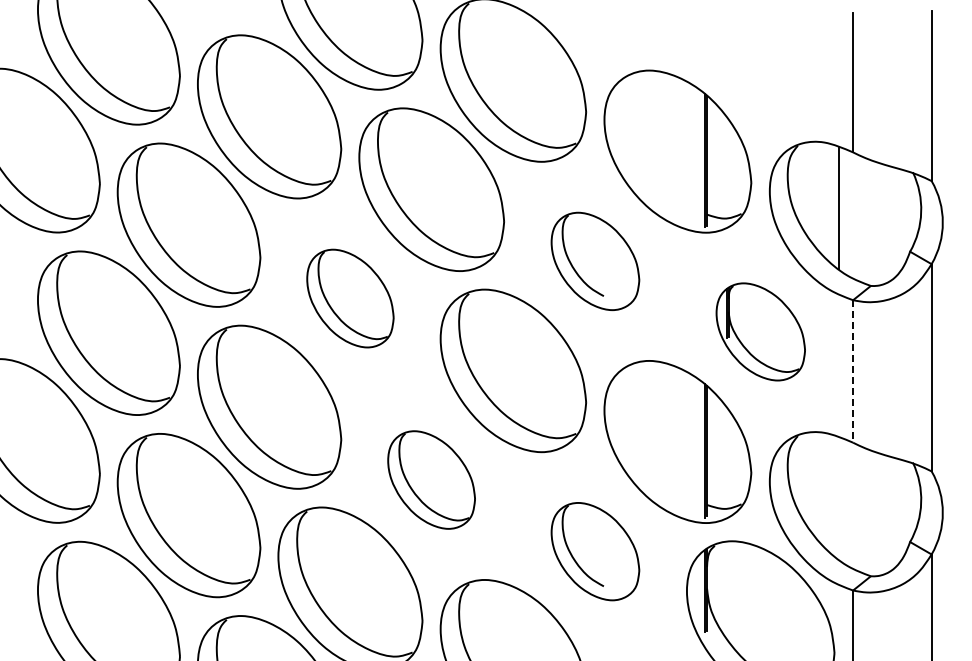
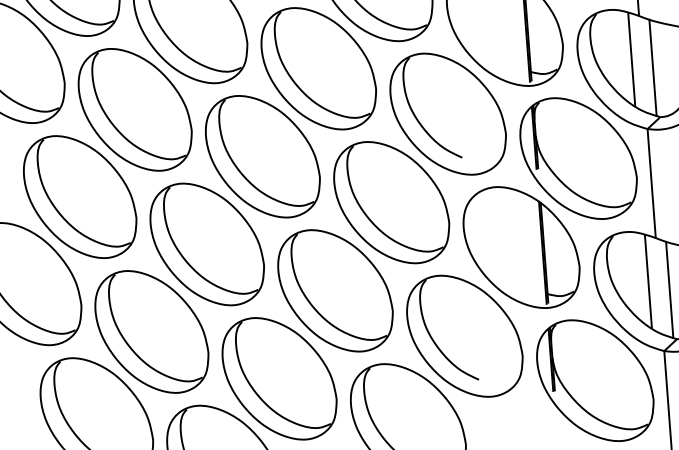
line: (866, 220) -> (653, 67), added
part: (595, 261) -> (448, 114), size x1.67
part: (350, 298) -> (263, 156), size x1.67
part: (760, 331) -> (578, 158), size x1.67
line: (853, 371) -> (651, 183), dashed -> solid
part: (431, 479) -> (335, 290), size x1.67
line: (839, 498) -> (648, 281), added
line: (866, 511) -> (669, 289), added
part: (595, 551) -> (464, 336), size x1.67

